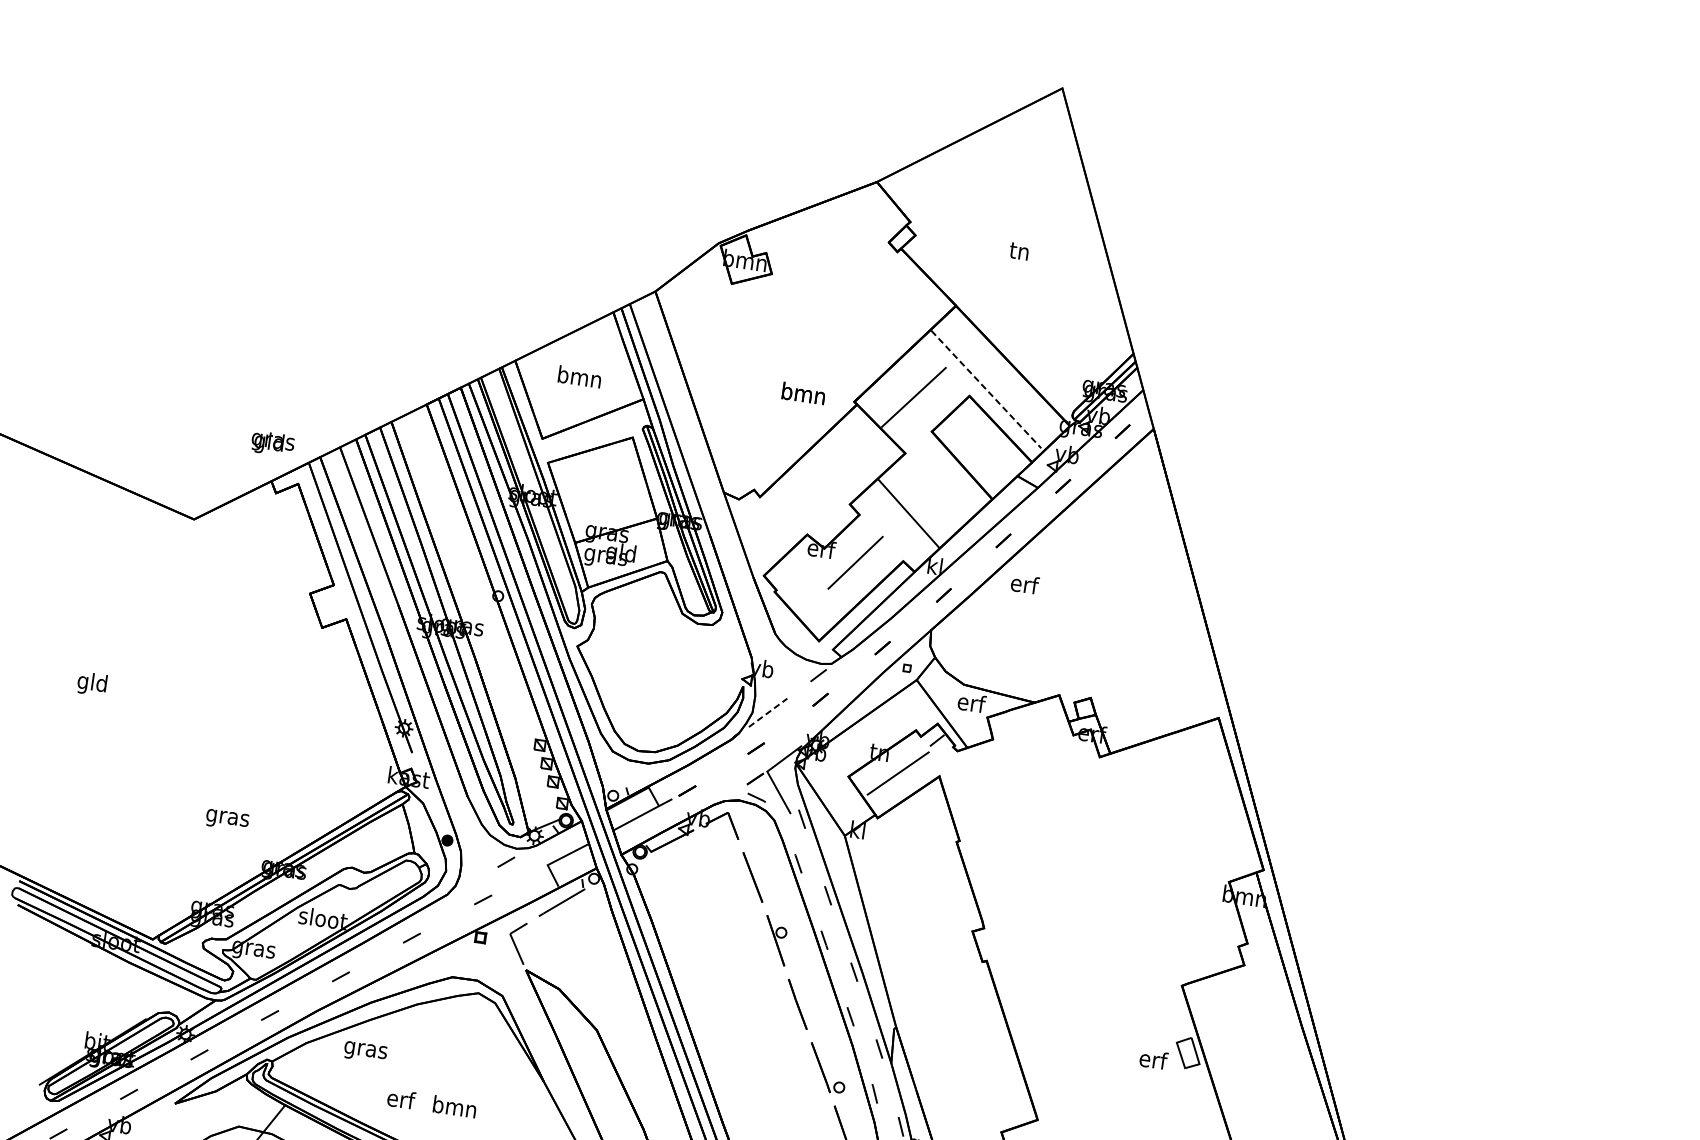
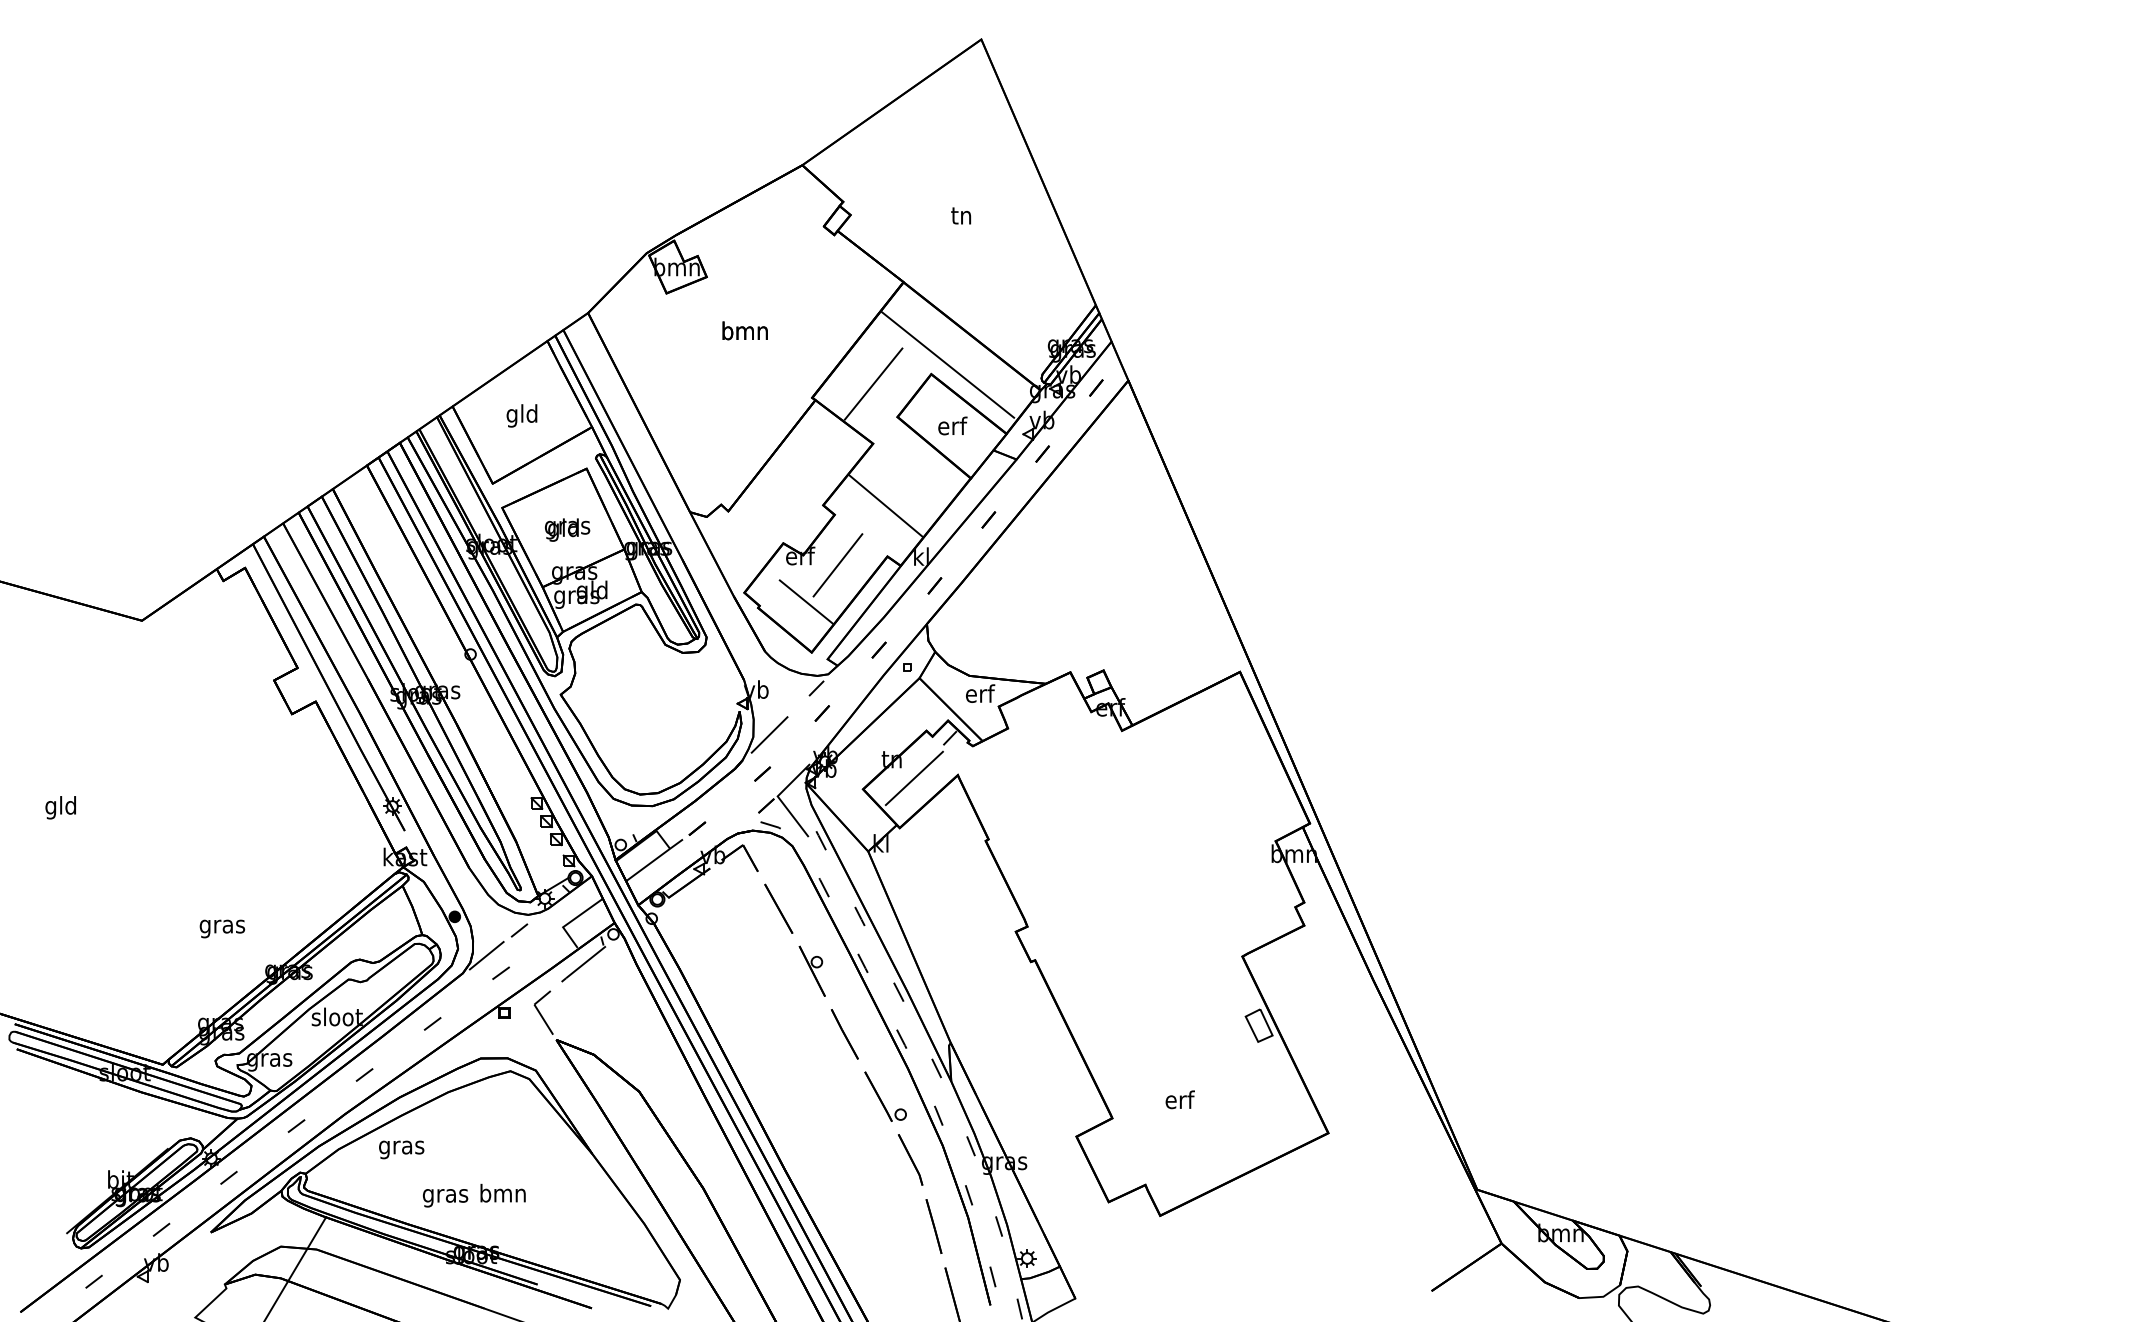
text: (578, 378) -> (521, 415), bmn -> gld
line: (986, 389) -> (947, 364), dashed -> solid
text: (803, 393) -> (744, 330), moved
text: (272, 443) -> (567, 529), moved
text: (1024, 583) -> (952, 425), moved
line: (820, 592) -> (805, 601), added
line: (768, 712) -> (769, 734), dashed -> solid
line: (471, 881) -> (486, 955), added
text: (1153, 1059) -> (1179, 1099), moved
text: (400, 1101) -> (445, 1195), erf -> gras

